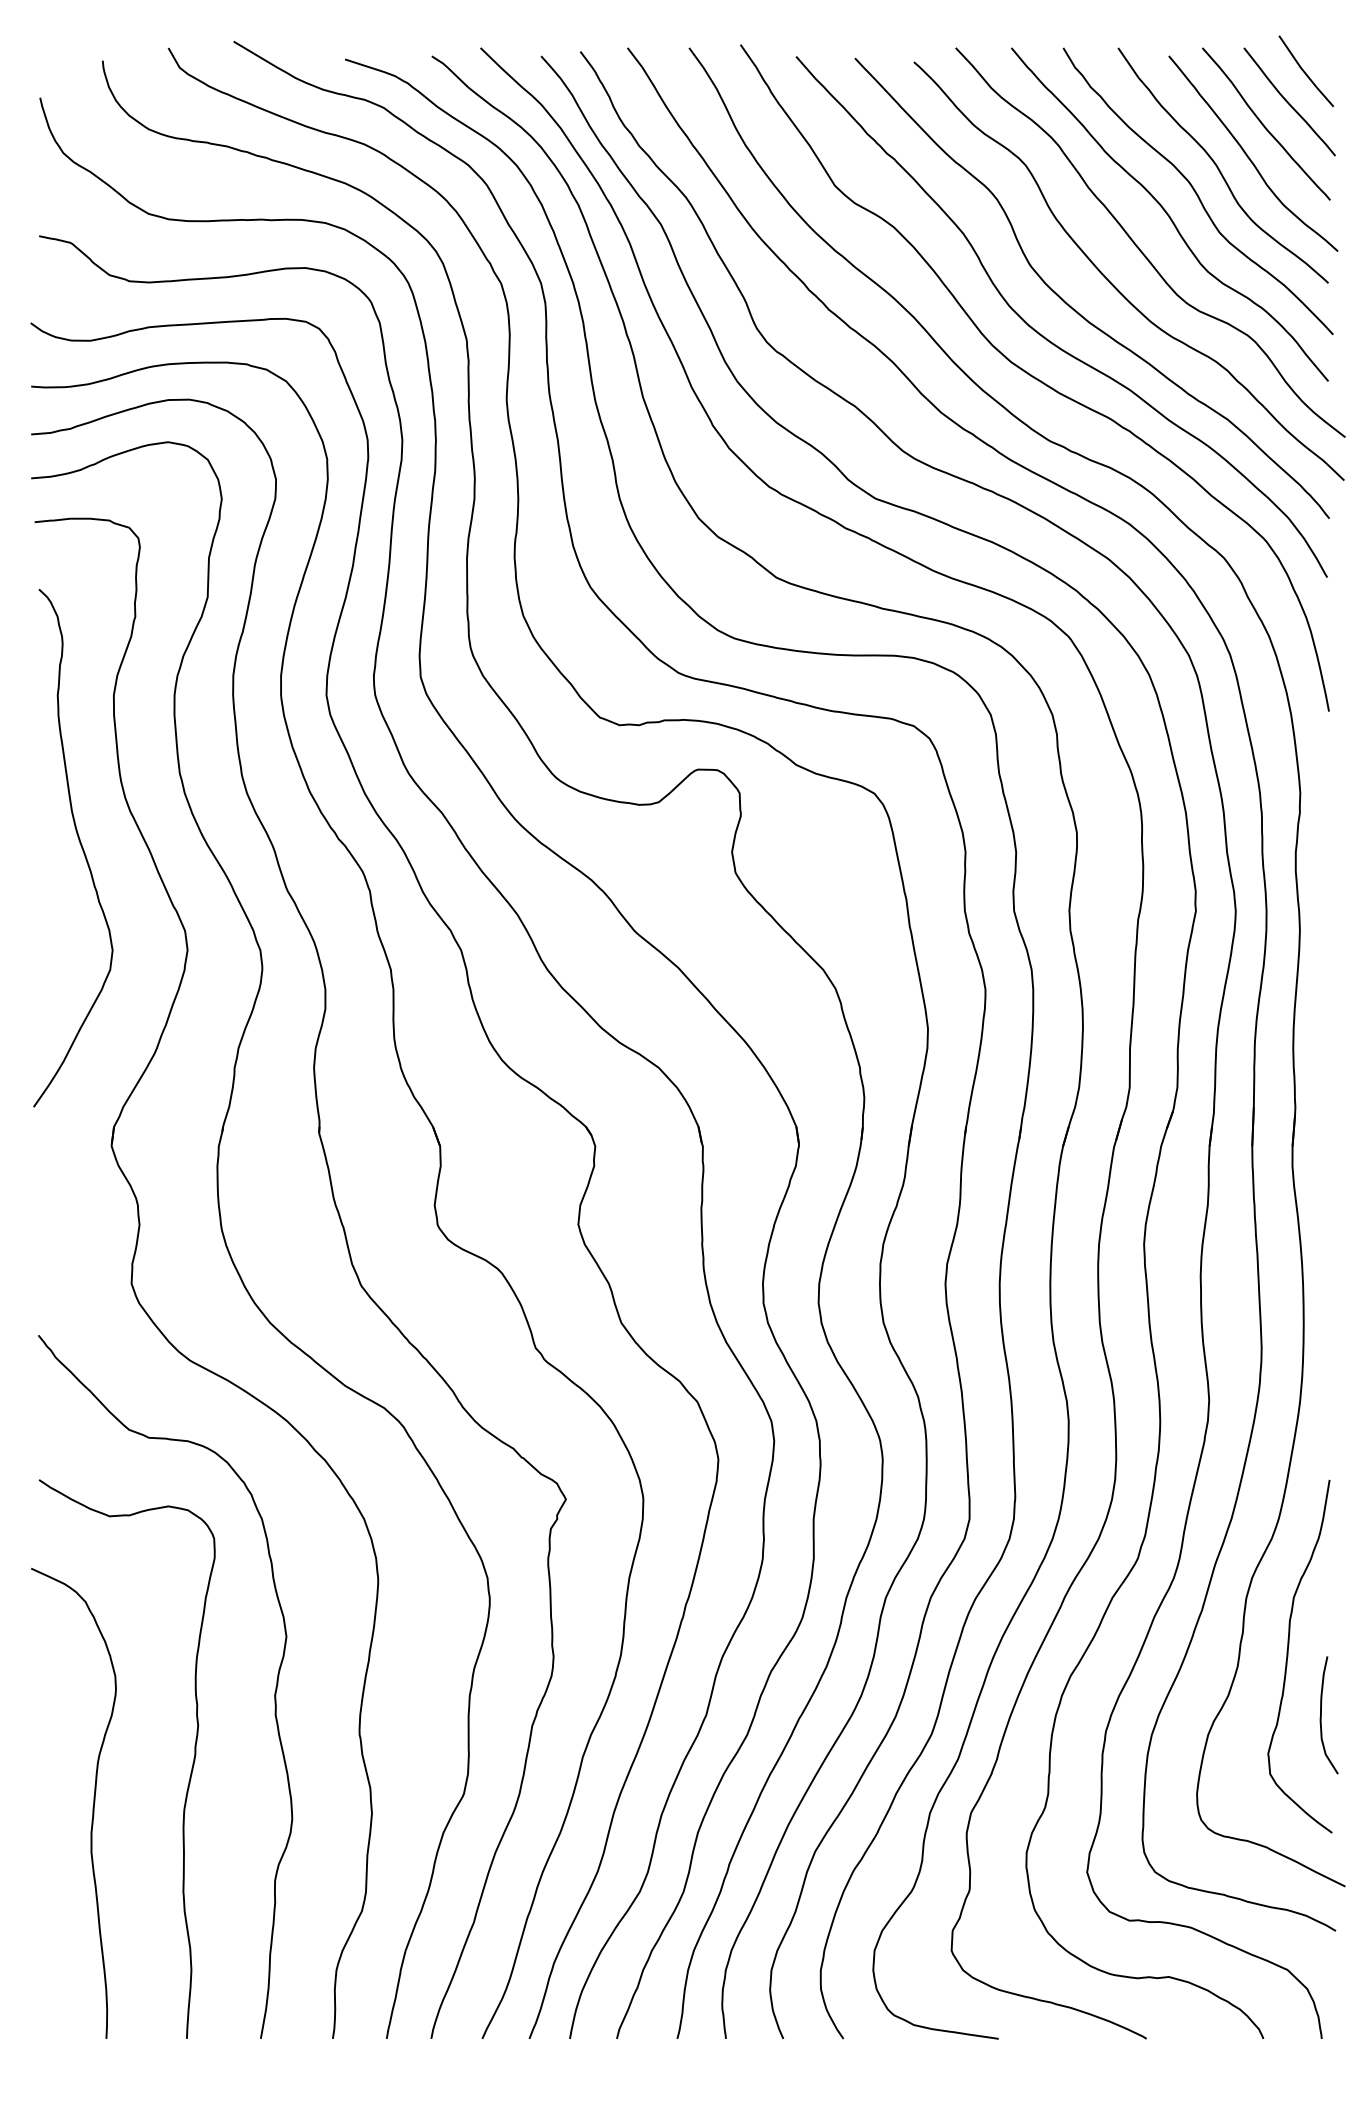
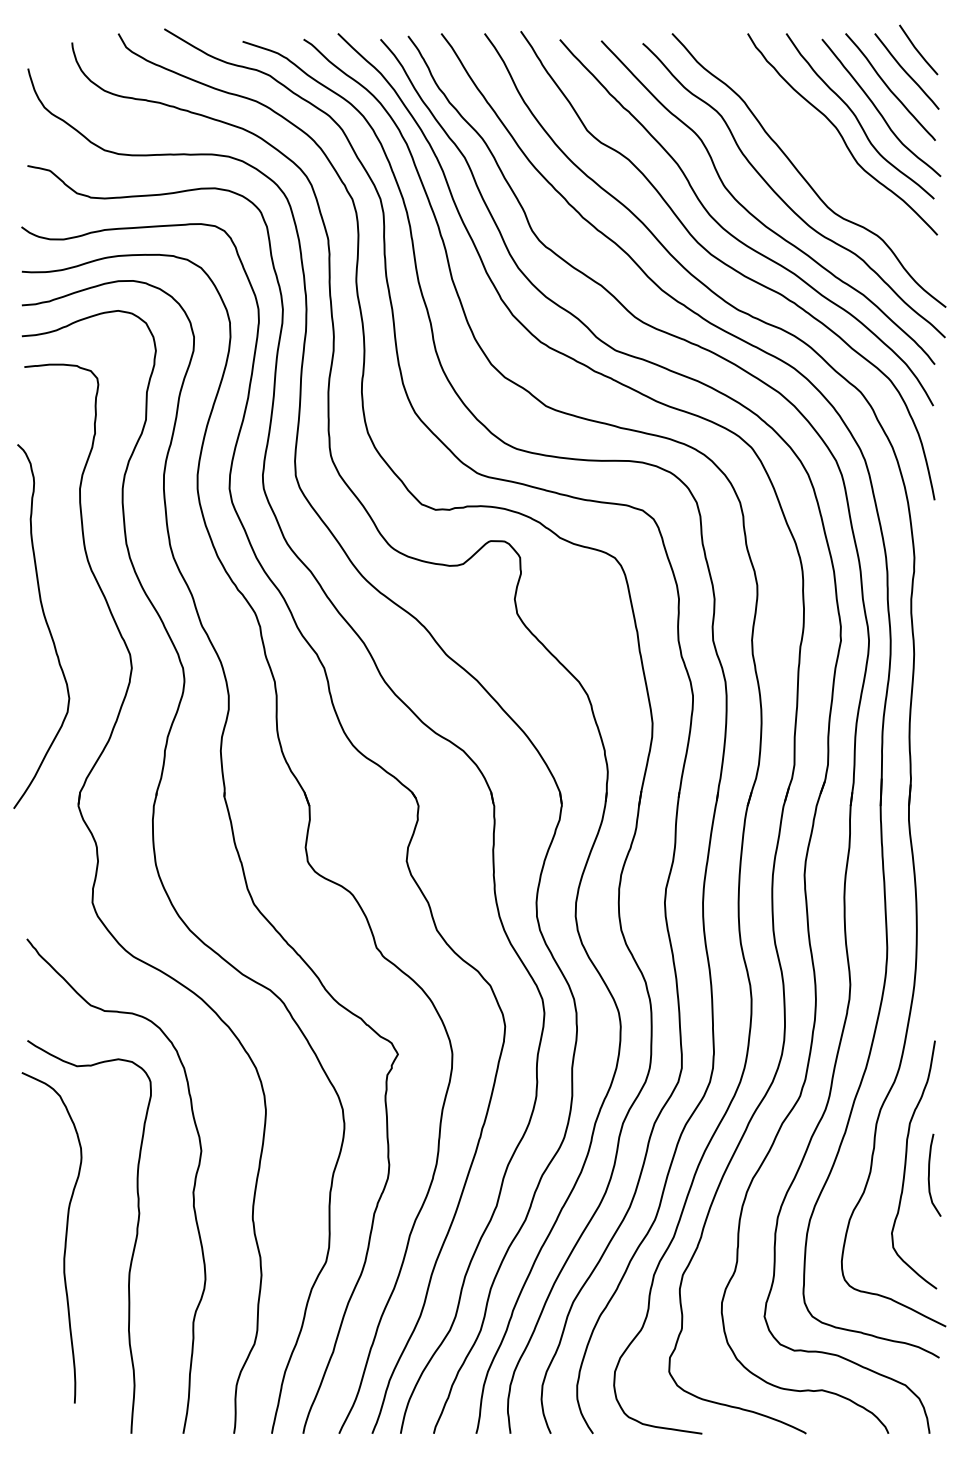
curve: (1168, 214) -> (821, 150), removed
curve: (80, 846) -> (46, 625), moved
curve: (1321, 1715) -> (929, 1175), moved
curve: (92, 1807) -> (64, 1240), moved

